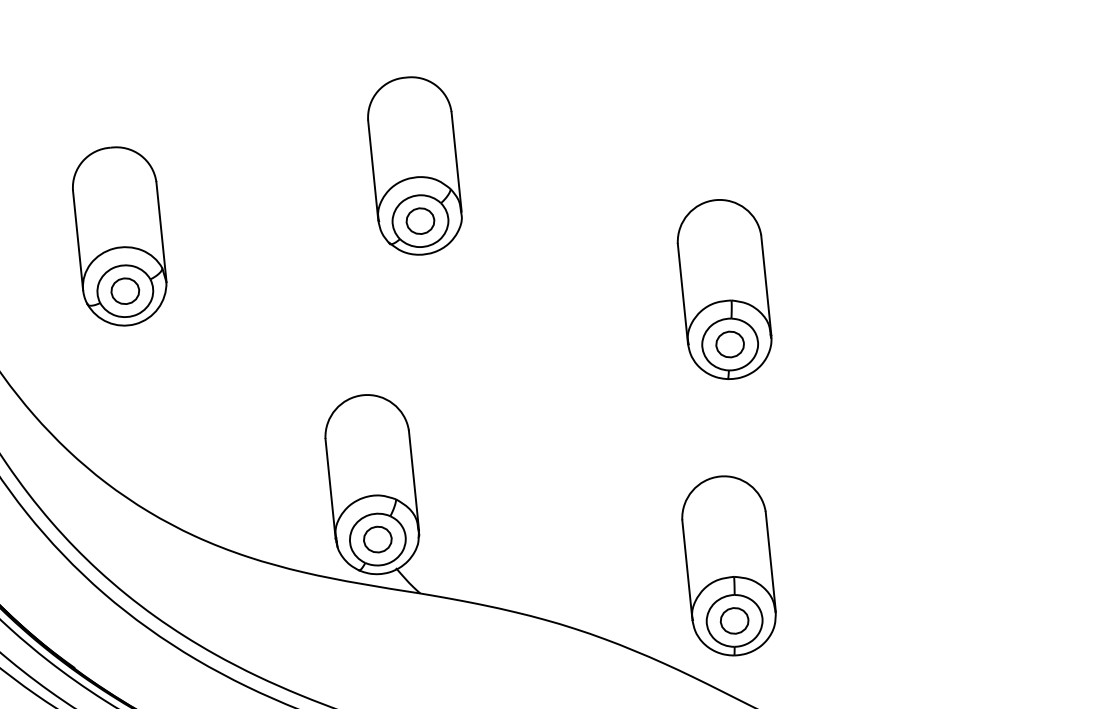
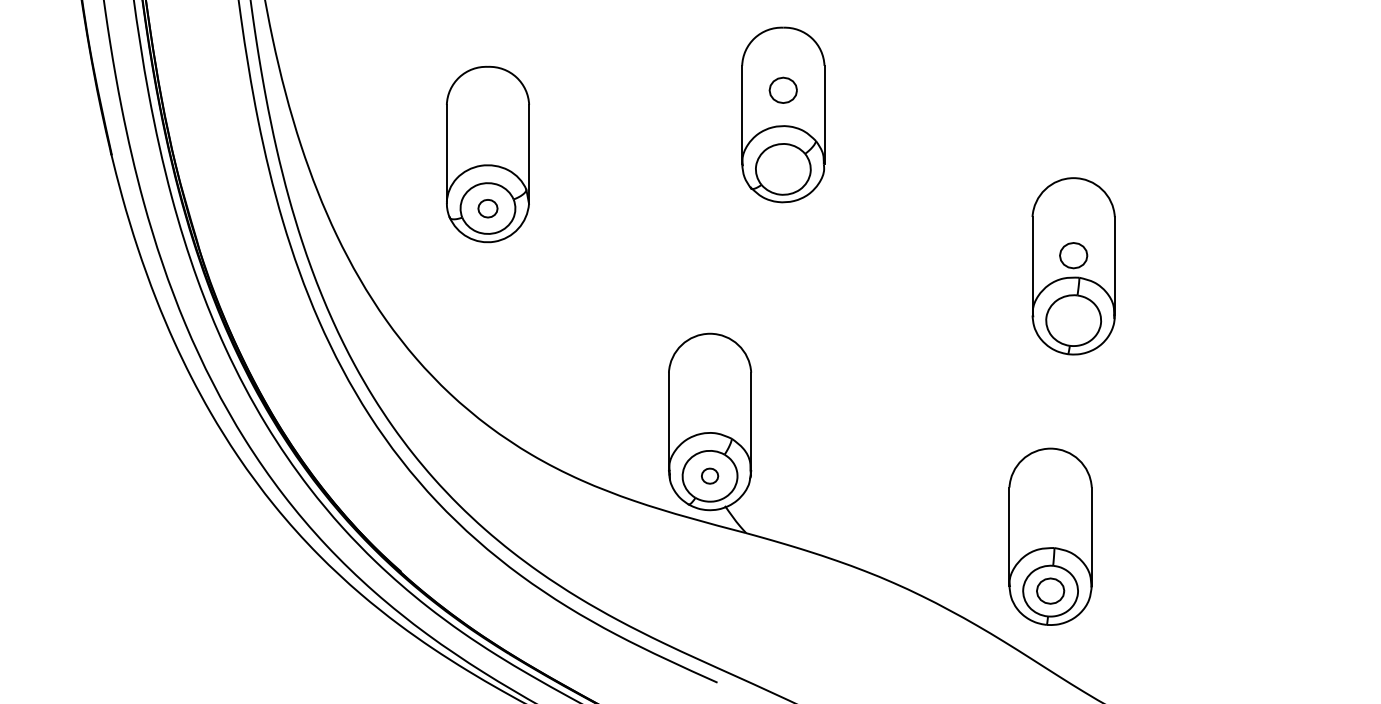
part: (419, 220) -> (782, 89), moved
part: (124, 291) -> (487, 208), size x0.7
part: (729, 344) -> (1073, 255), moved
part: (377, 538) -> (709, 475), size x0.6

